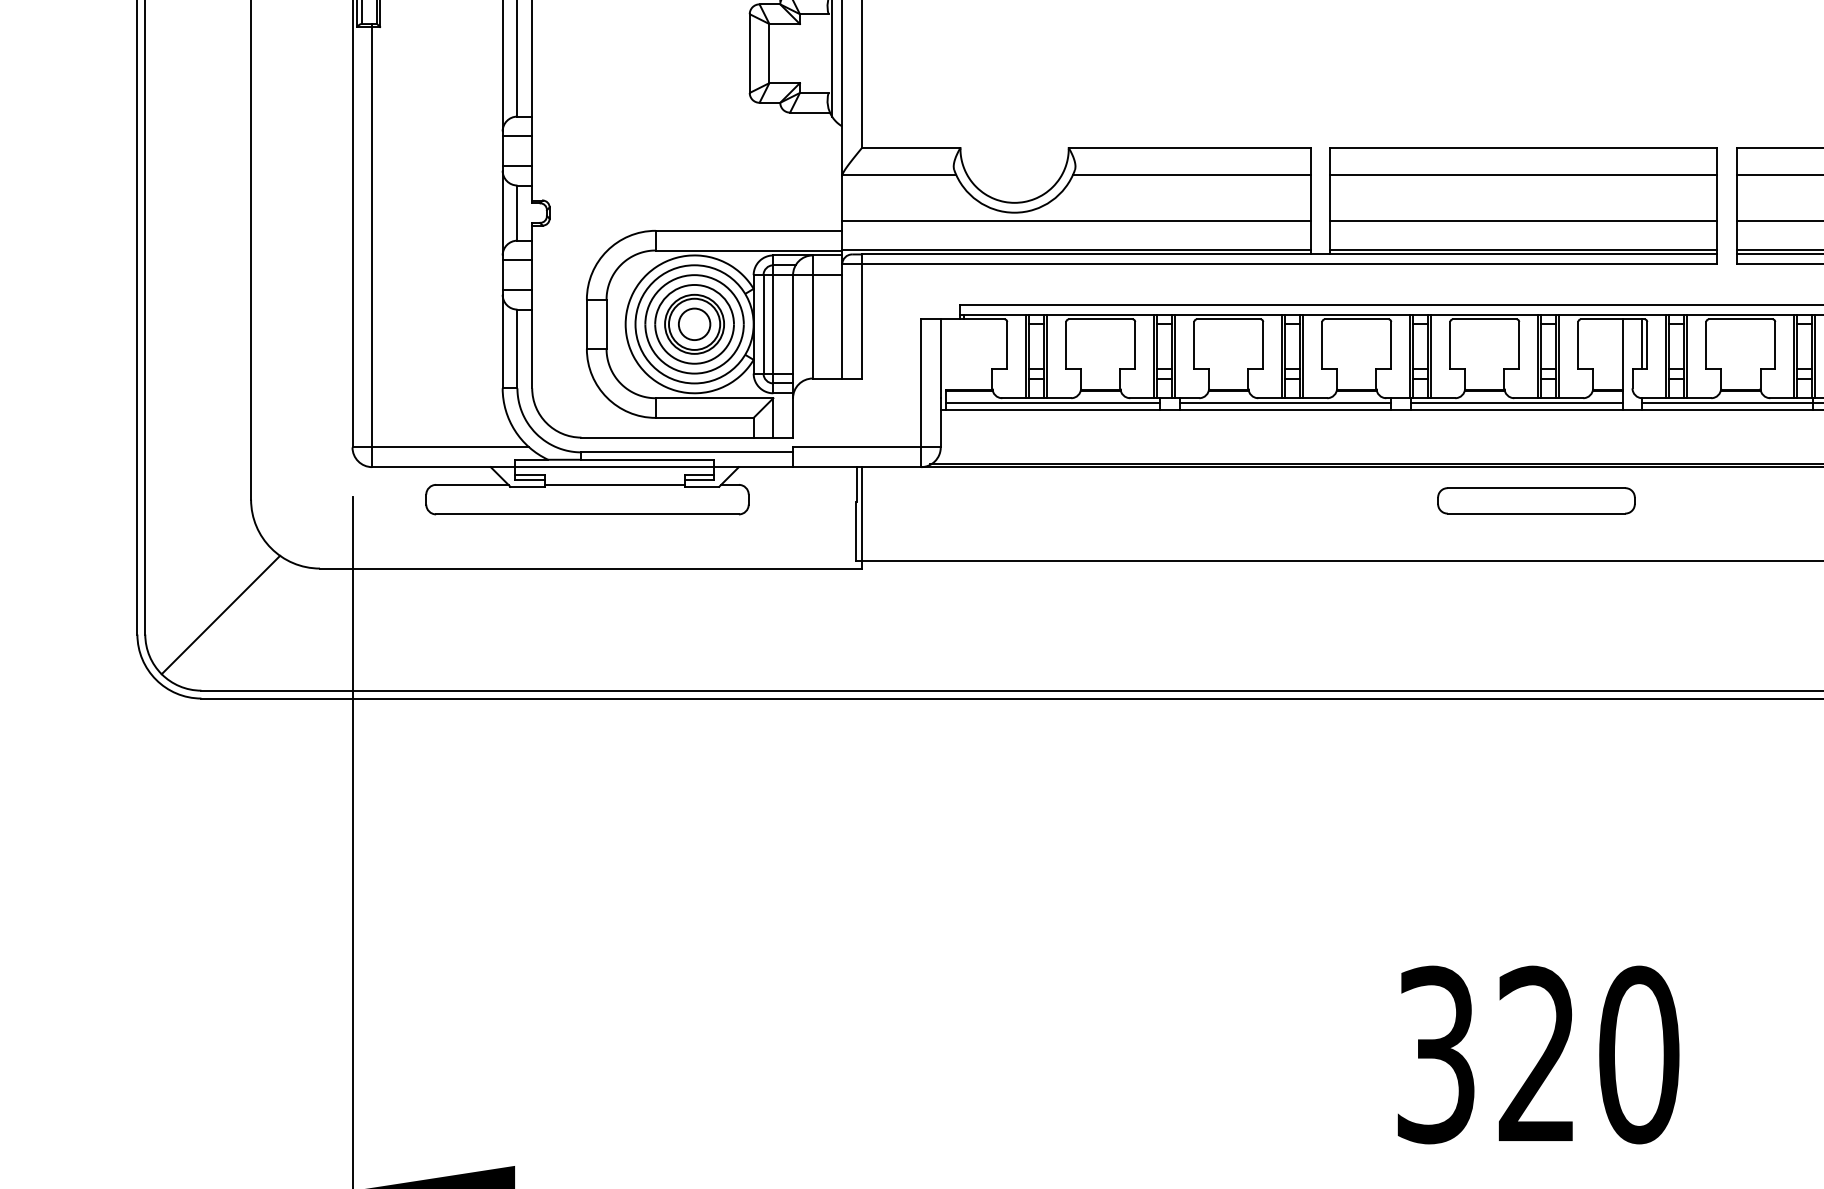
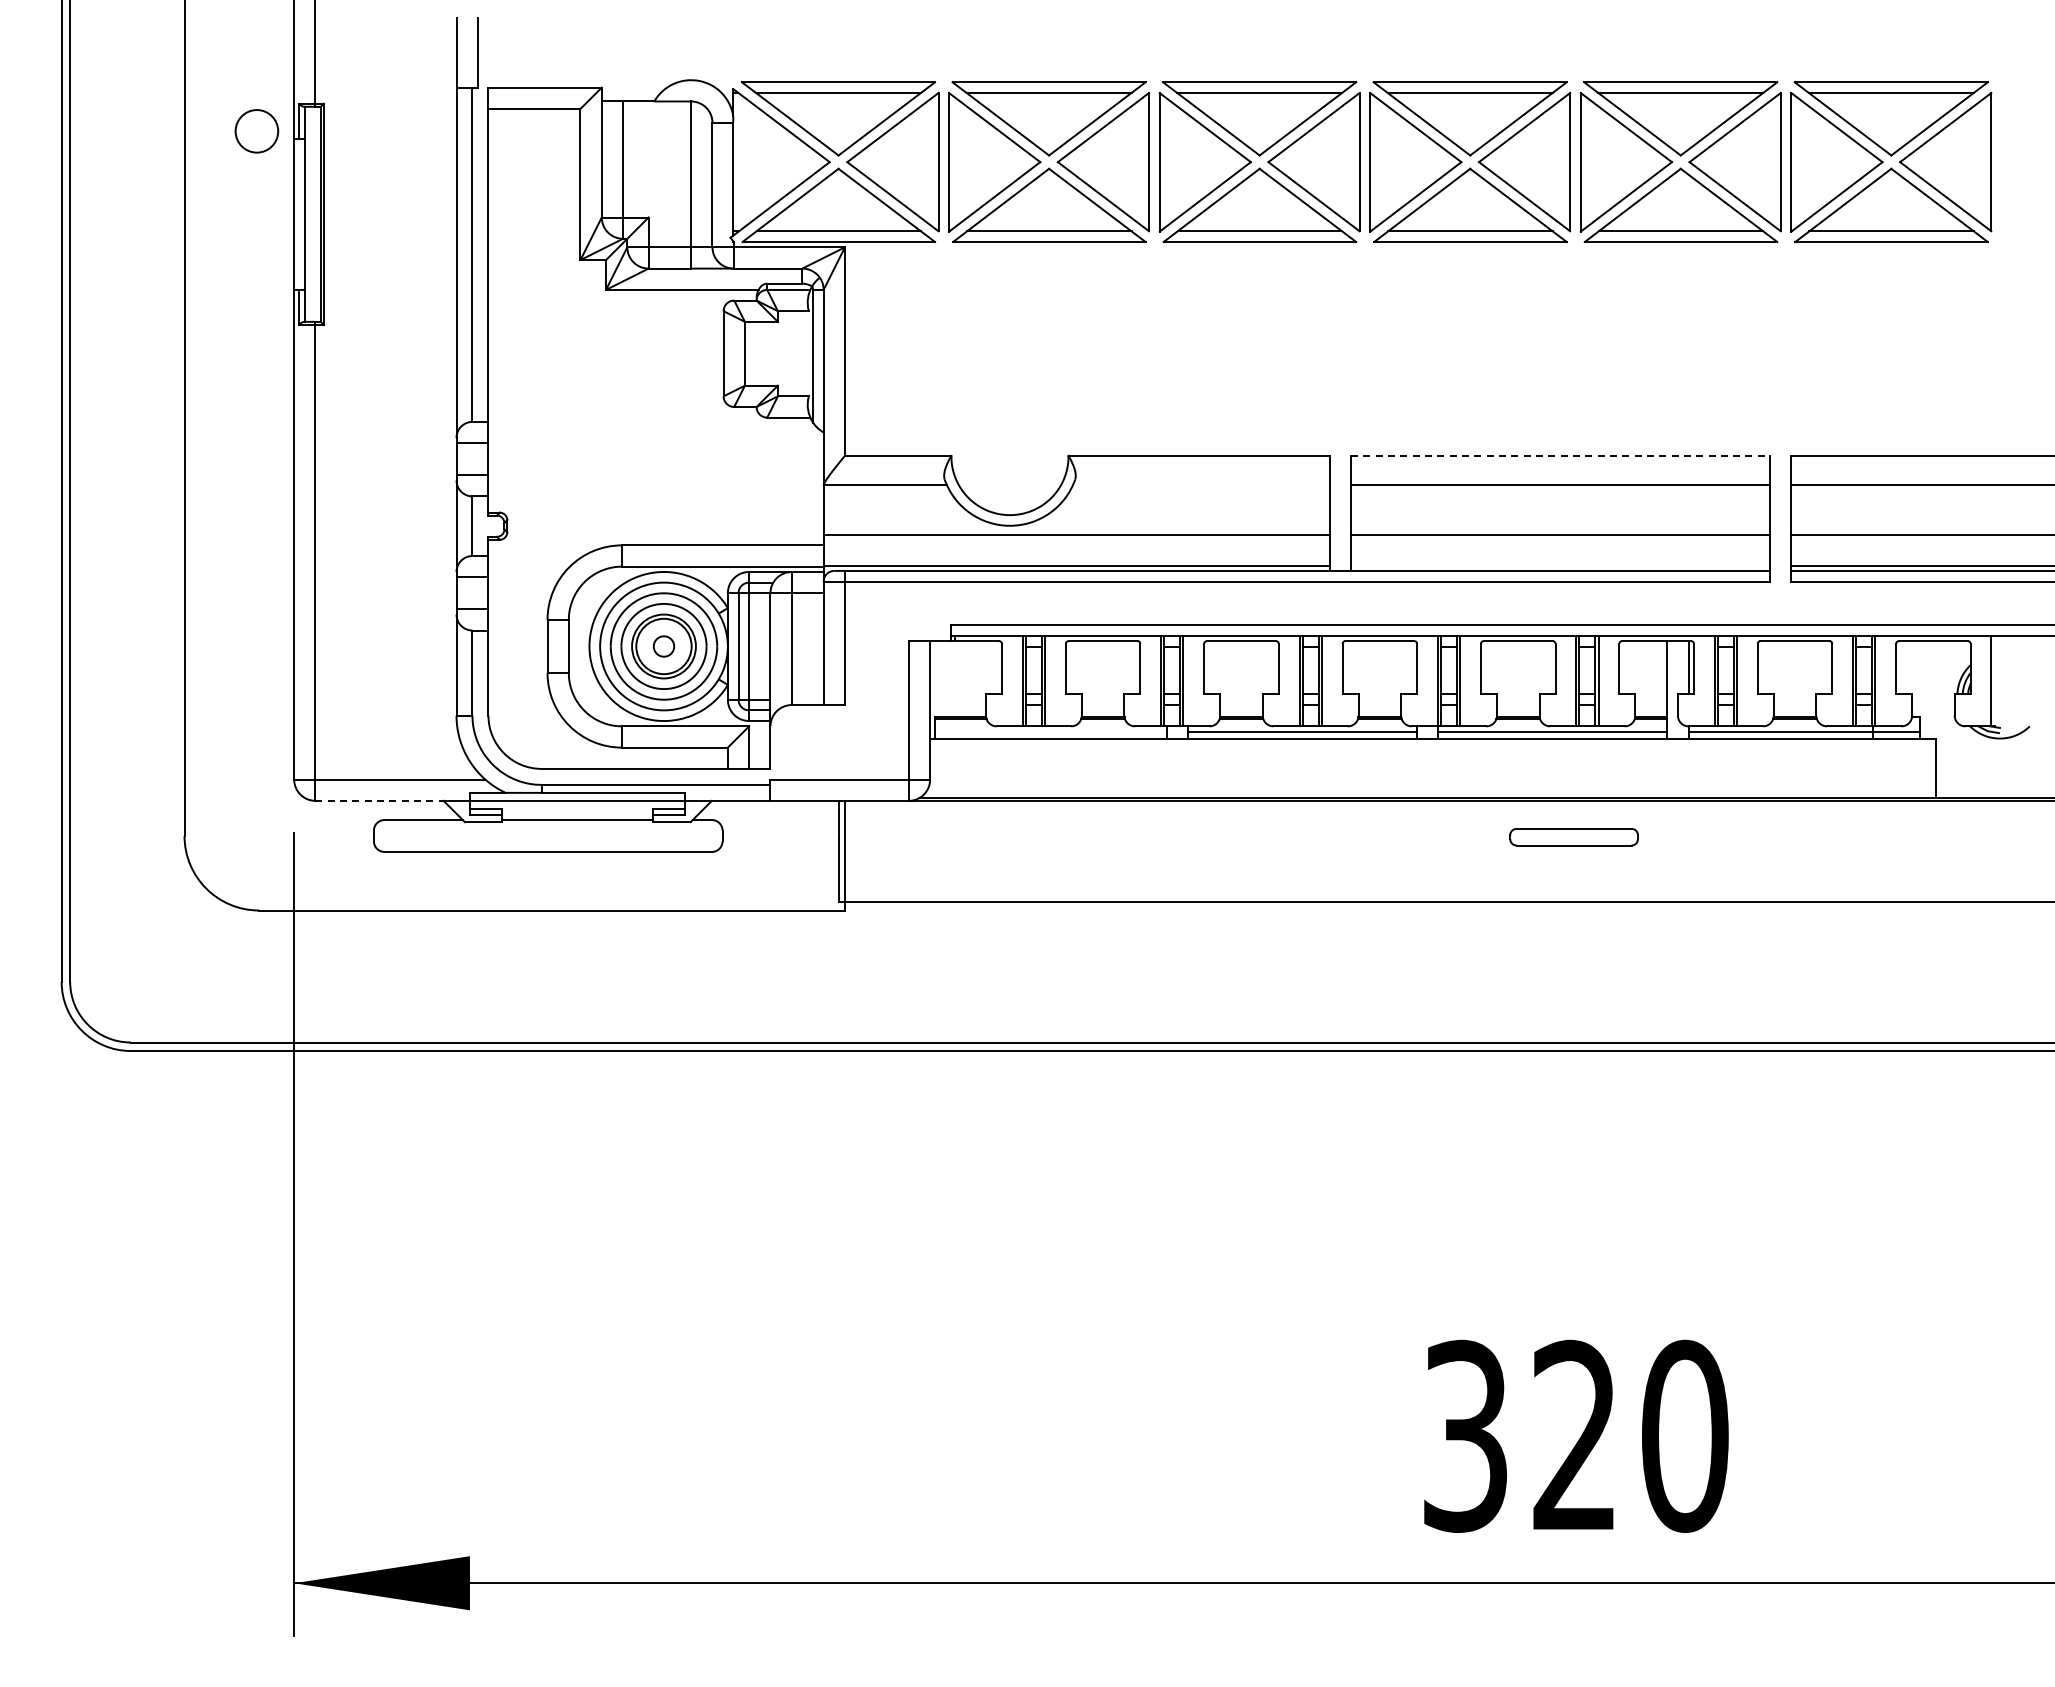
line: (1523, 147) -> (1560, 455), solid -> dashed
line: (1190, 175) -> (1200, 485), removed
line: (1523, 249) -> (1560, 565), removed
circle: (694, 324) -> (663, 646), size x0.6
line: (1052, 402) -> (1050, 731), removed
line: (432, 466) -> (380, 800), solid -> dashed
part: (1535, 500) -> (1573, 836), size x0.6
line: (220, 614) -> (151, 960), removed

